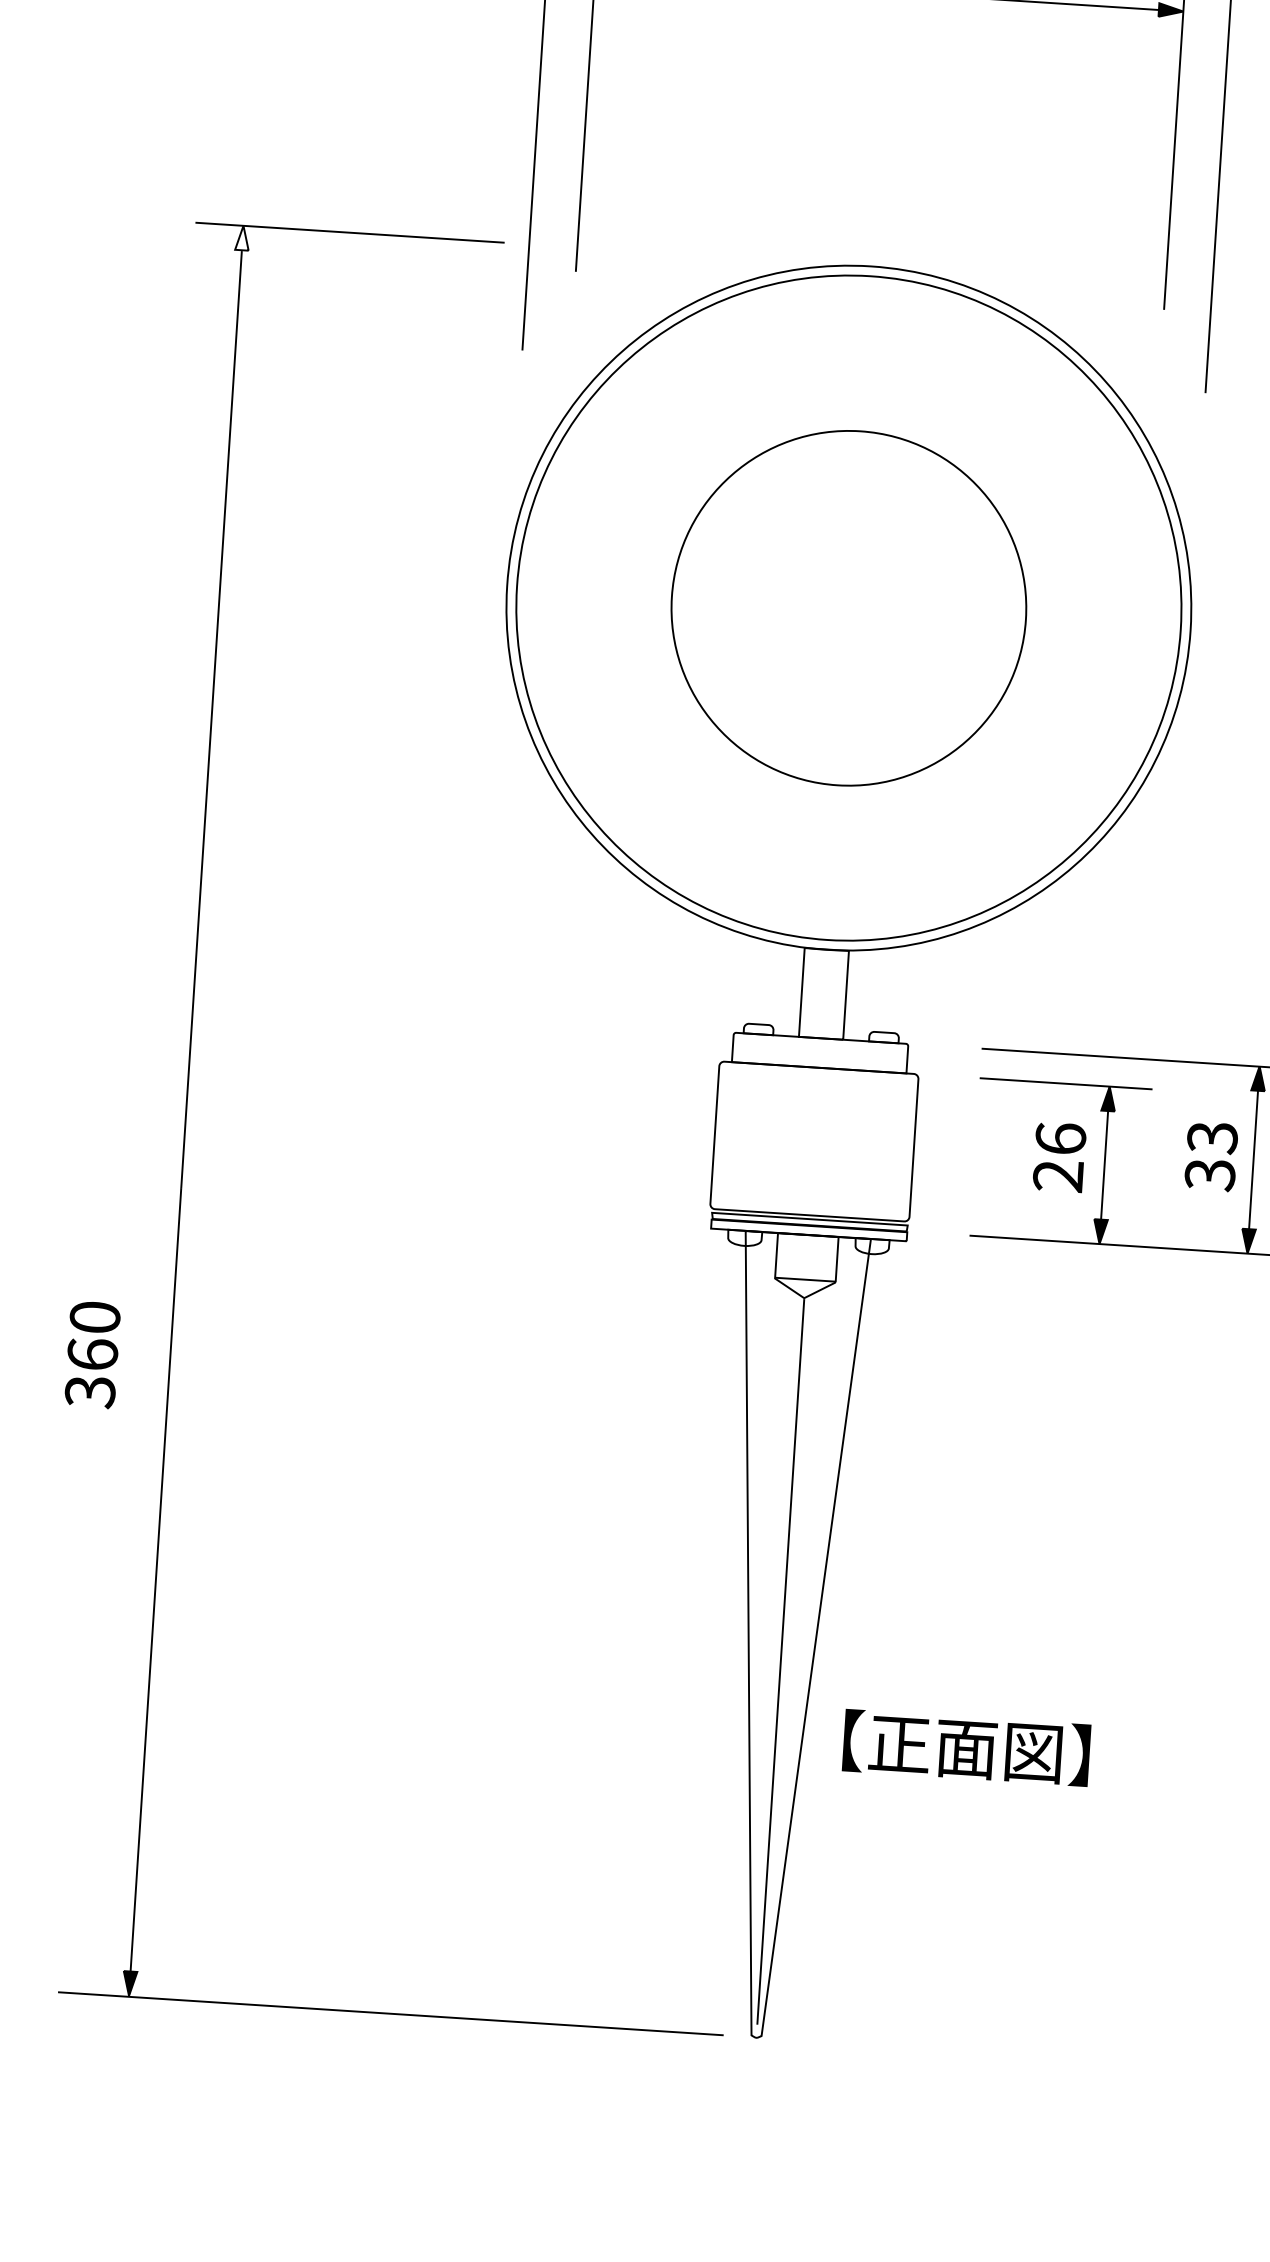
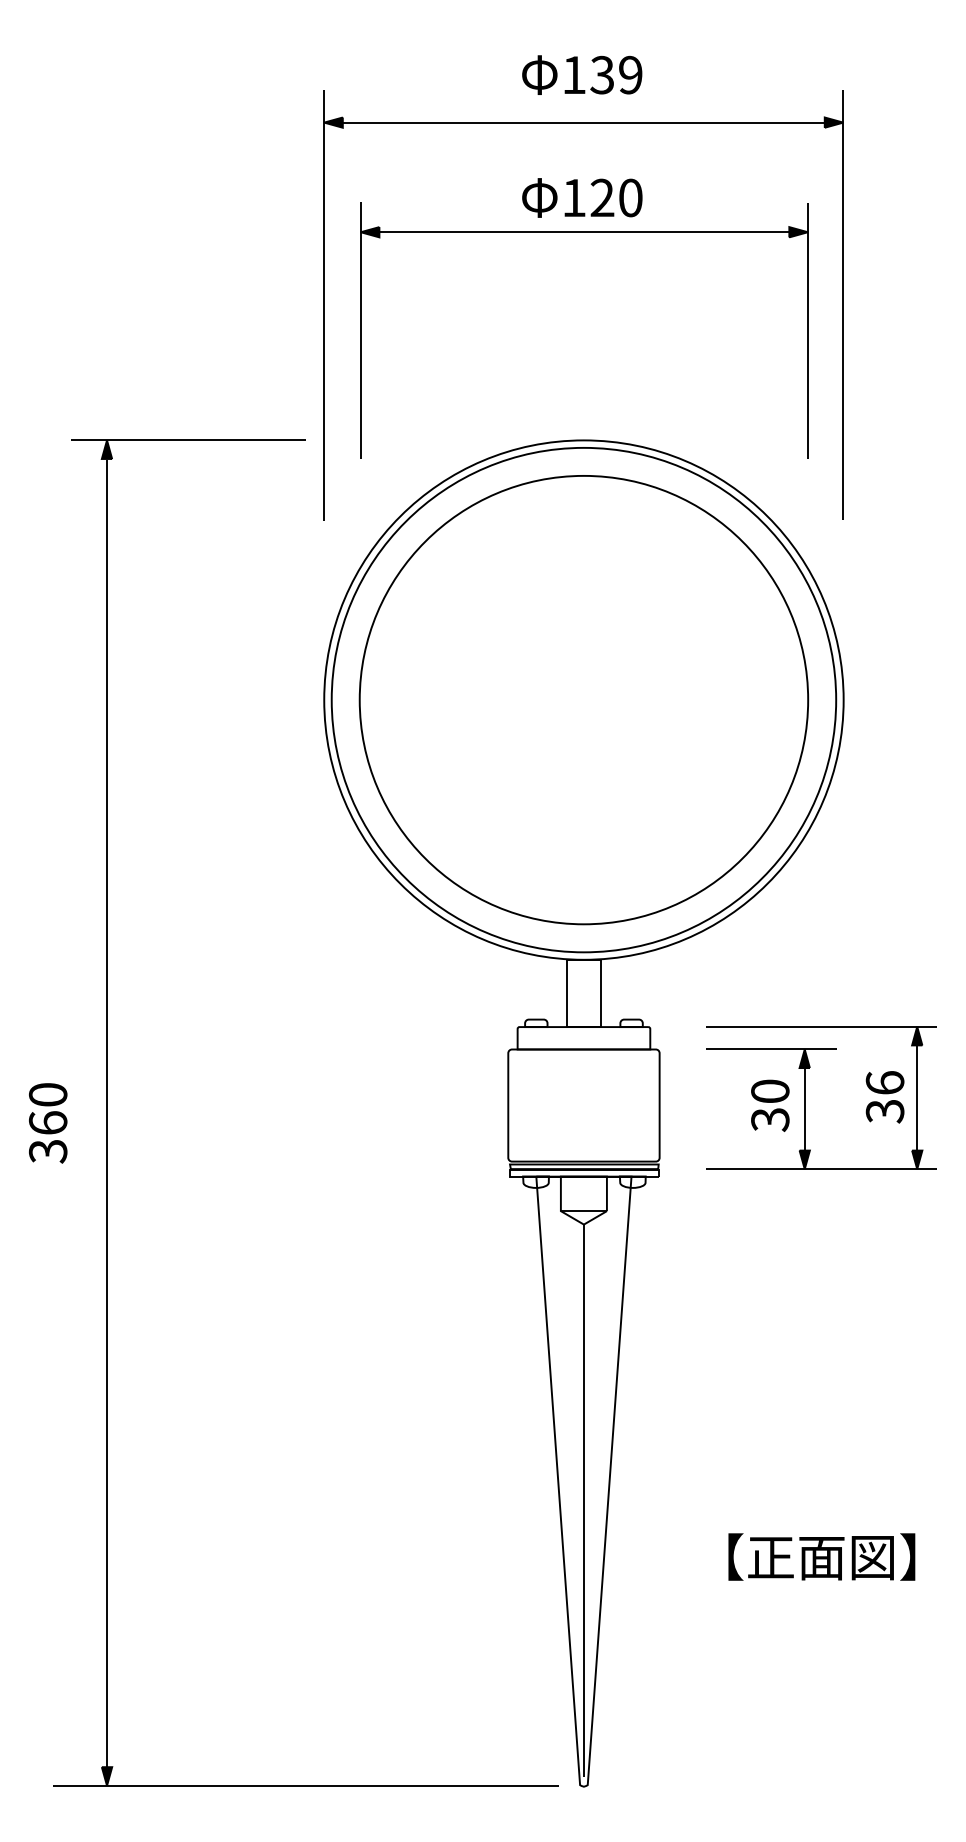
fill: (242, 237) -> (106, 449), added
part: (848, 608) -> (583, 700), size x1.67
text: (1211, 1138) -> (884, 1083), 33 -> 36
text: (1059, 1157) -> (770, 1105), 26 -> 30
text: (93, 1355) -> (48, 1123), moved
text: (966, 1747) -> (821, 1556), moved

